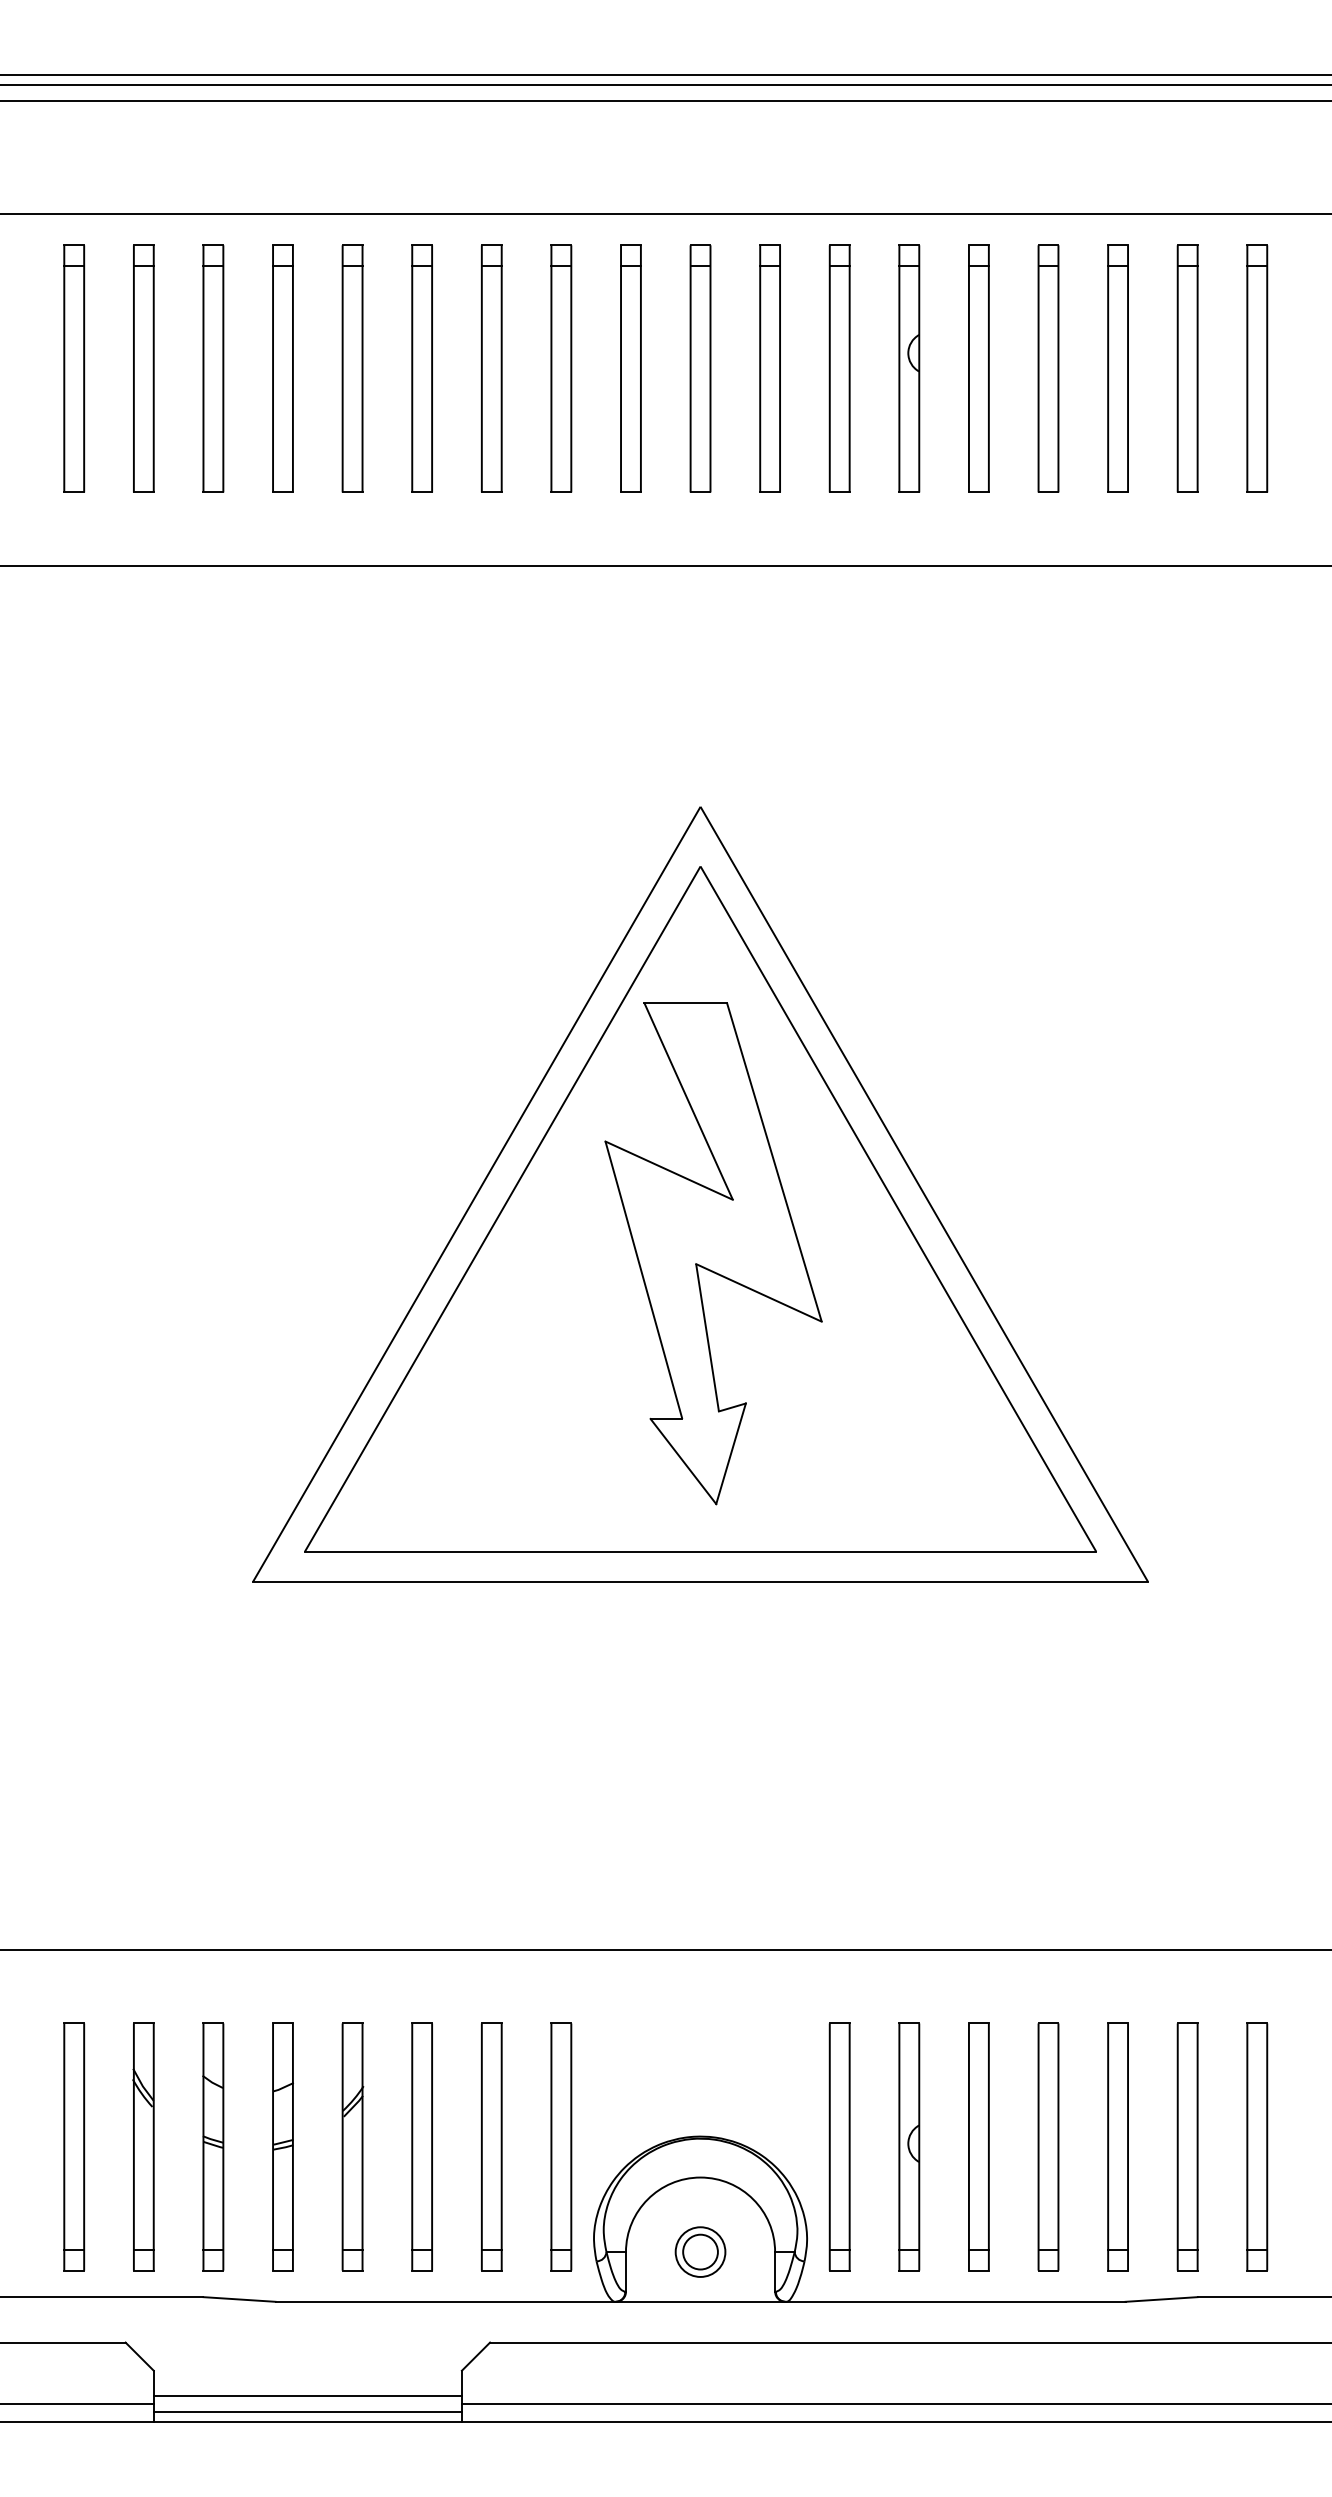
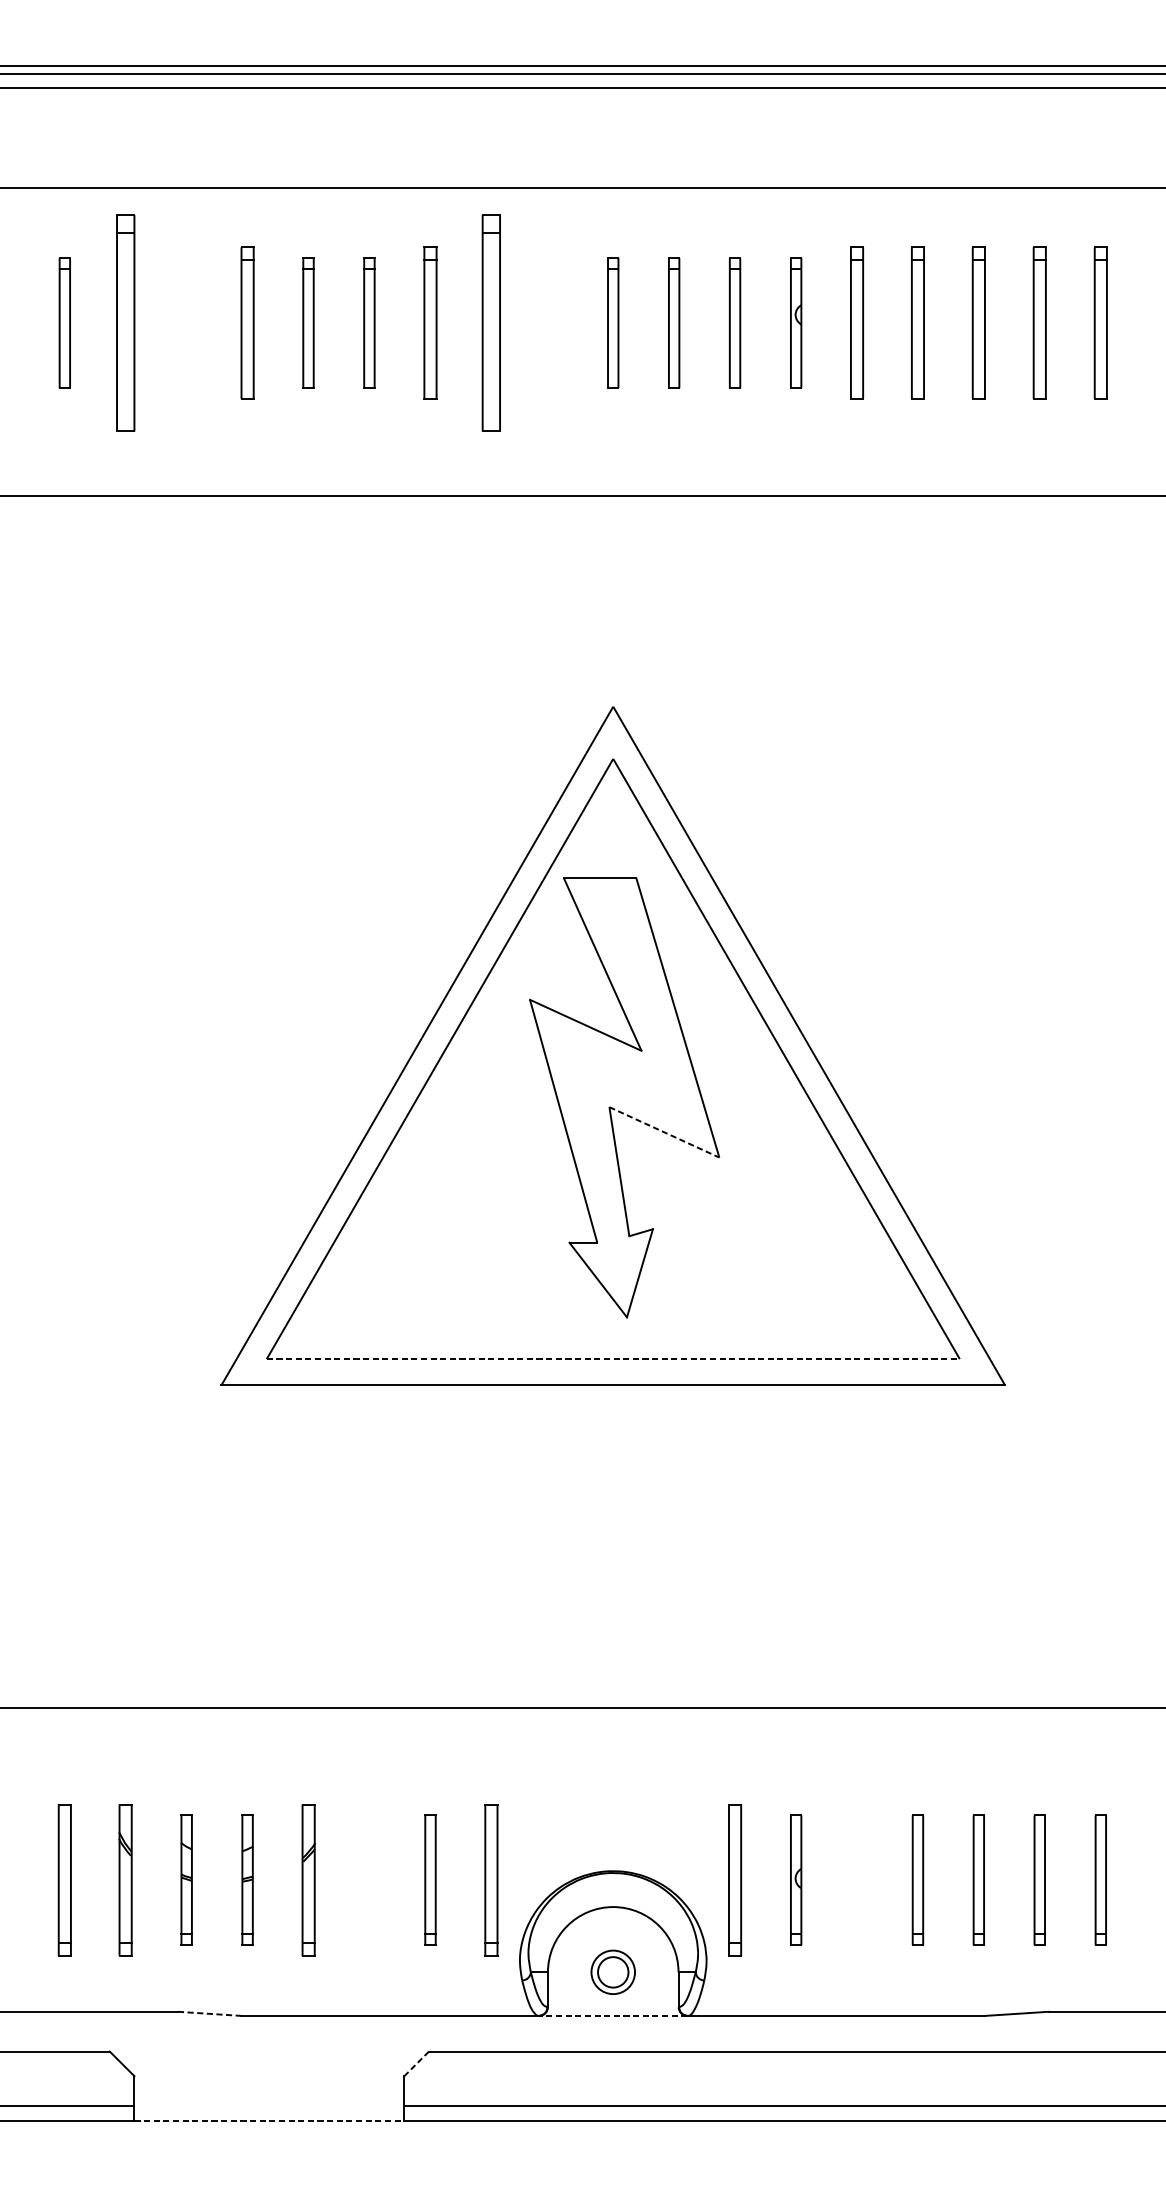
part: (74, 368) -> (65, 322), size x0.6
part: (213, 368) -> (186, 322), removed
part: (282, 368) -> (247, 322), size x0.7
part: (352, 368) -> (308, 322), size x0.6
part: (421, 368) -> (368, 322), size x0.6
part: (491, 368) -> (430, 322), size x0.7
part: (630, 368) -> (551, 322), removed
part: (700, 368) -> (613, 322), size x0.6
part: (769, 368) -> (673, 322), size x0.6
part: (839, 368) -> (734, 322), size x0.6
part: (909, 368) -> (796, 322), size x0.6
part: (978, 368) -> (856, 322), size x0.7
part: (1048, 368) -> (917, 322), size x0.7
part: (1117, 368) -> (978, 322), size x0.7
part: (1187, 368) -> (1039, 322), size x0.7
part: (1257, 368) -> (1100, 322), size x0.7
line: (759, 1293) -> (664, 1132), solid -> dashed
line: (700, 1551) -> (613, 1358), solid -> dashed
part: (74, 2146) -> (65, 1879), size x0.7
part: (143, 2146) -> (125, 1879), size x0.7
part: (213, 2146) -> (186, 1879), size x0.6
part: (282, 2146) -> (247, 1879), size x0.6
part: (352, 2146) -> (308, 1879), size x0.7
part: (421, 2146) -> (368, 1879), removed
part: (491, 2146) -> (430, 1879), size x0.6
part: (561, 2146) -> (491, 1879), size x0.7
part: (839, 2146) -> (734, 1879), size x0.7
part: (909, 2146) -> (796, 1879), size x0.6
part: (978, 2146) -> (856, 1879), removed
part: (1048, 2146) -> (917, 1879), size x0.6
part: (1117, 2146) -> (978, 1879), size x0.6
part: (1187, 2146) -> (1039, 1879), size x0.6
part: (1257, 2146) -> (1100, 1879), size x0.6
line: (240, 2299) -> (210, 2013), solid -> dashed
line: (700, 2301) -> (613, 2015), solid -> dashed
line: (476, 2356) -> (417, 2063), solid -> dashed
line: (307, 2396) -> (269, 2098), removed
line: (307, 2412) -> (269, 2112), removed
line: (308, 2422) -> (269, 2121), solid -> dashed

